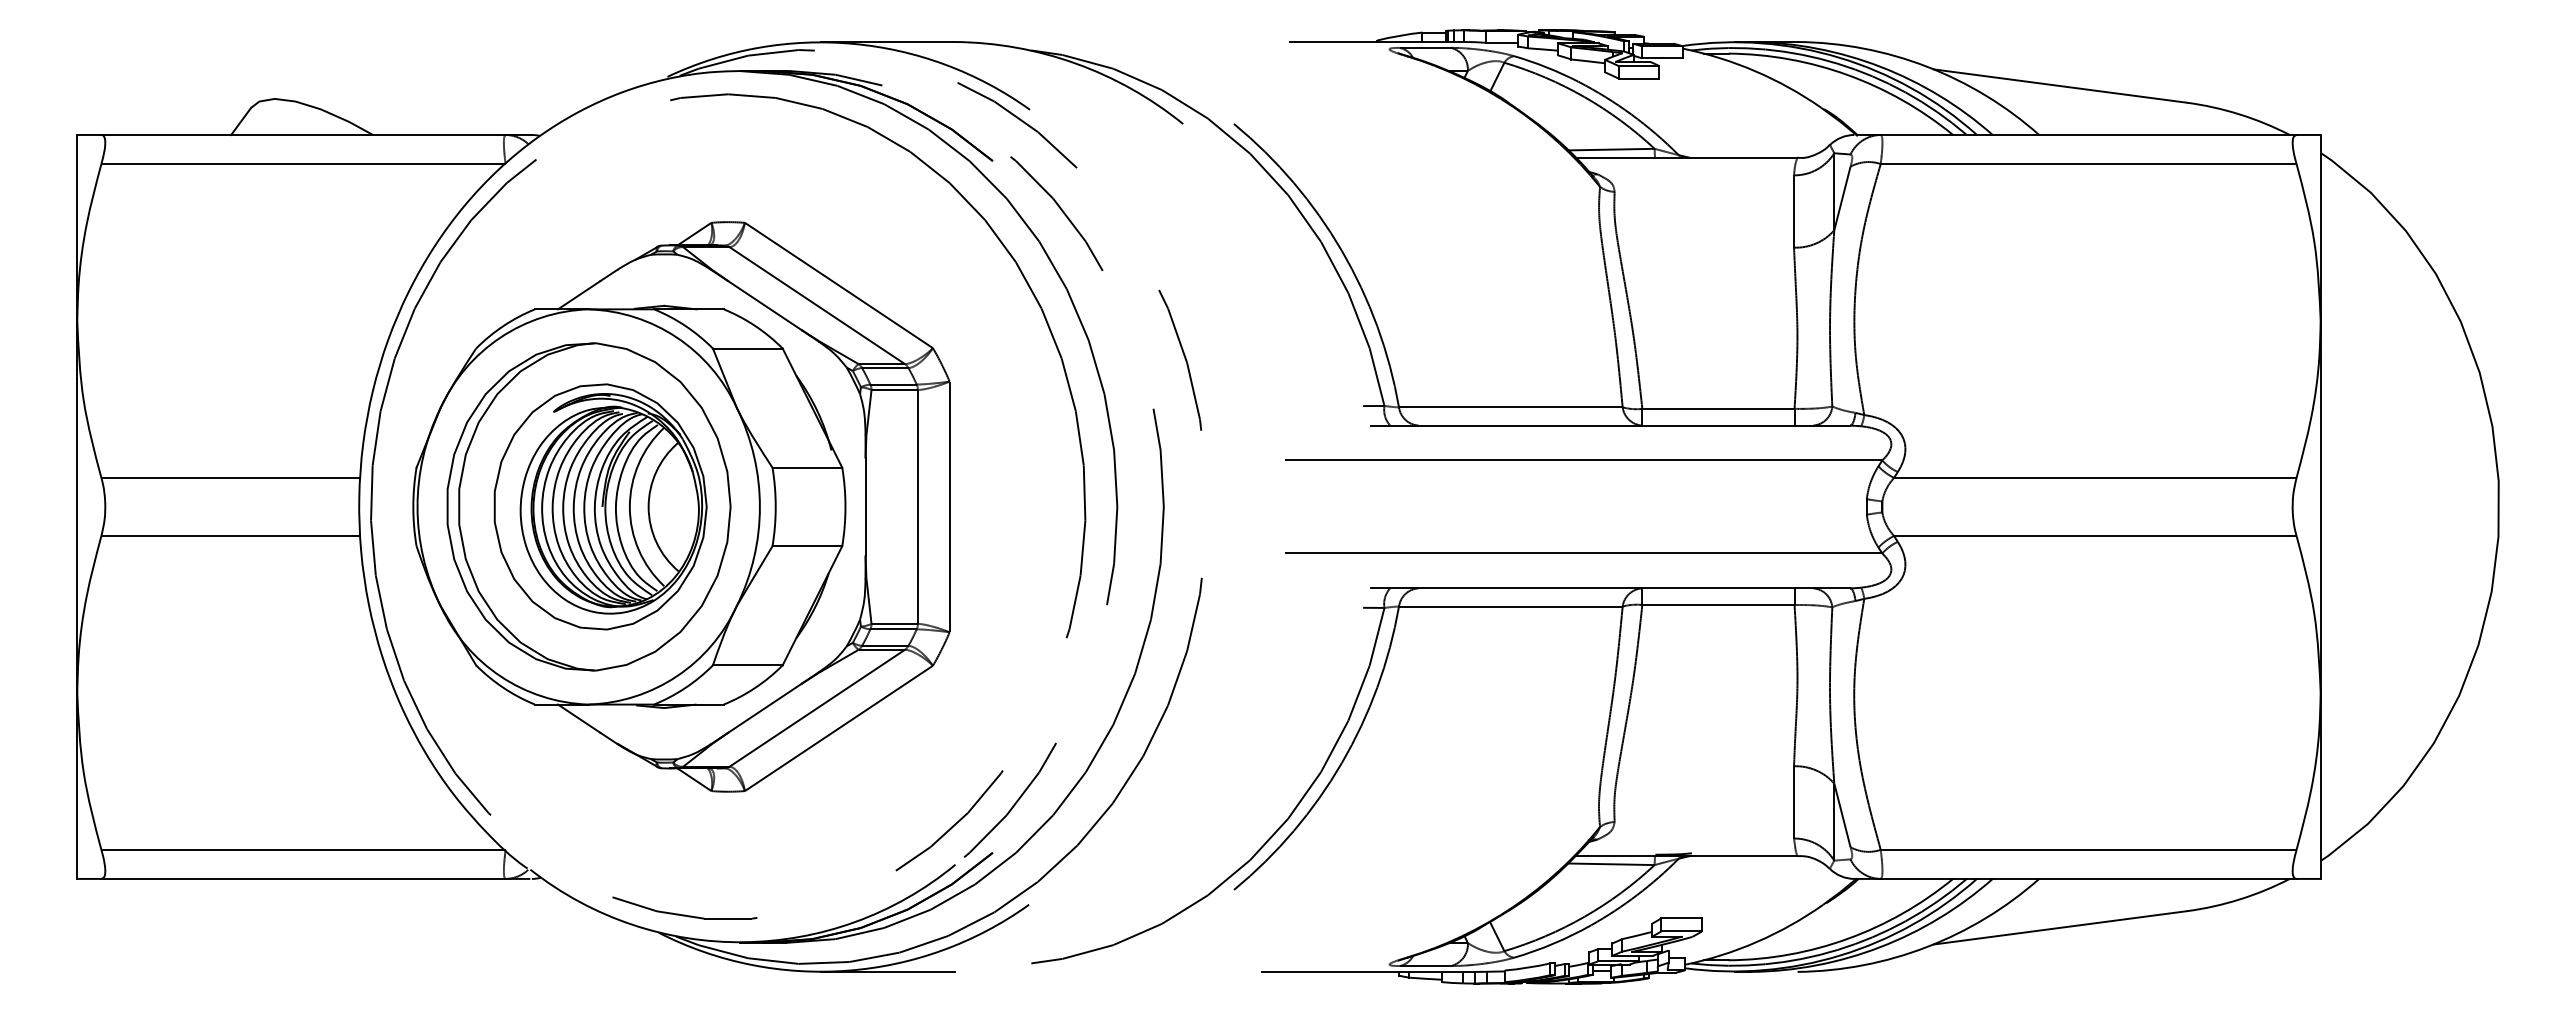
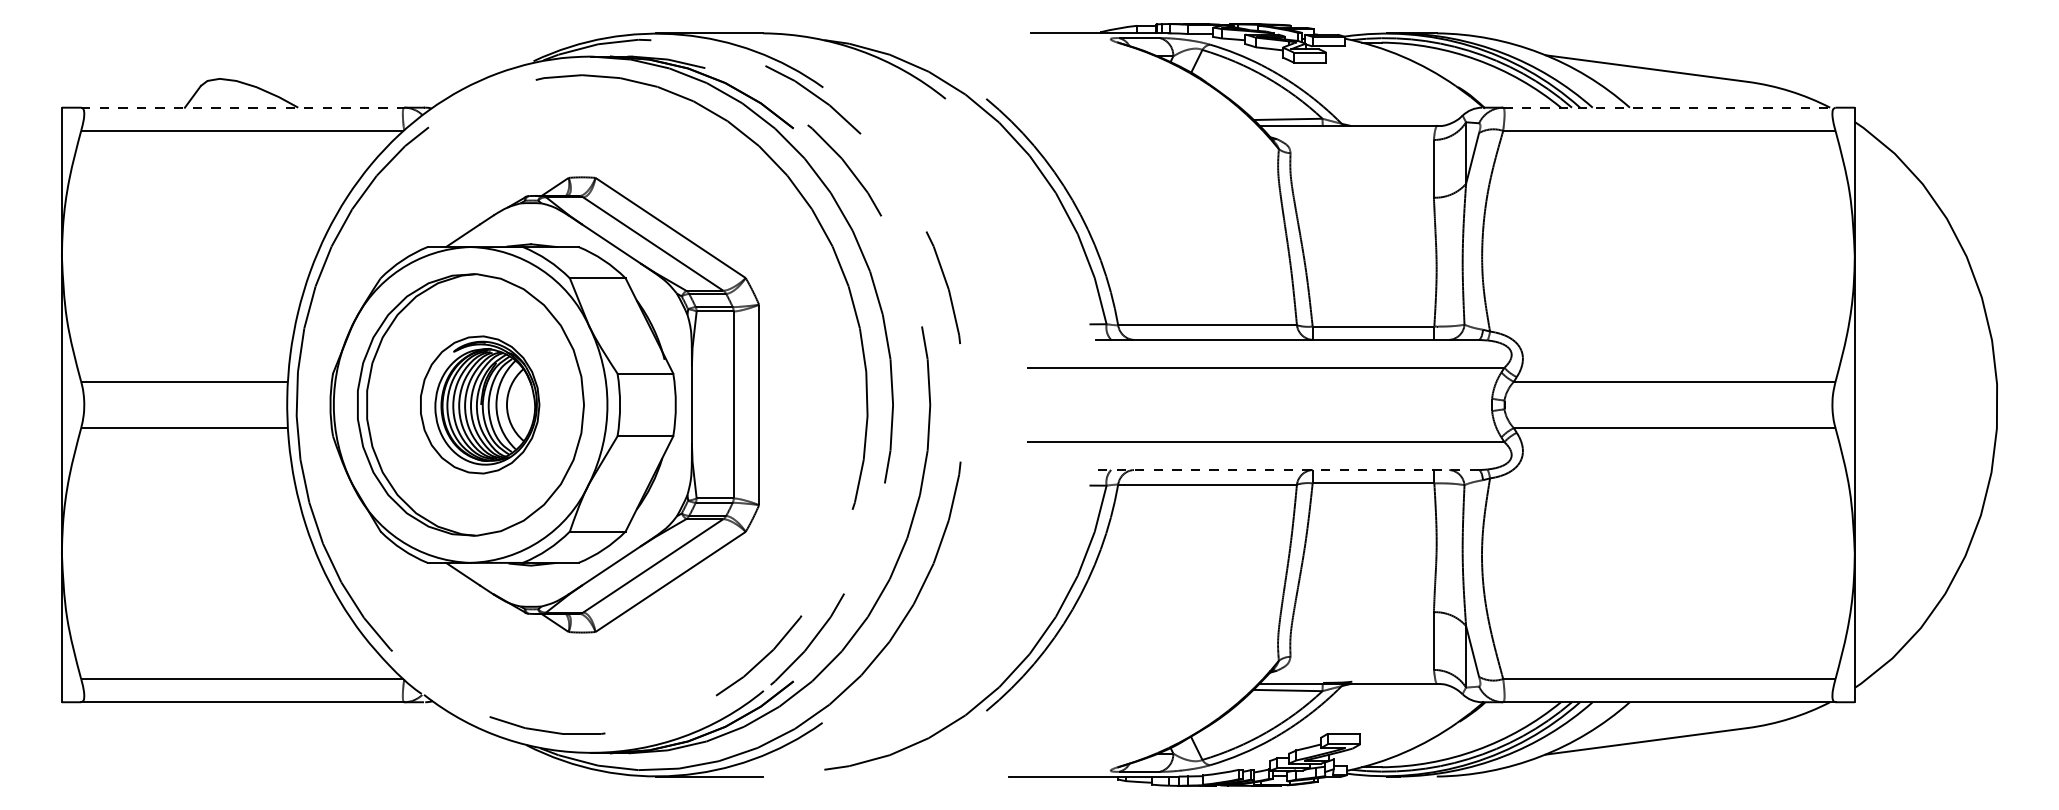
line: (304, 134) -> (243, 107), solid -> dashed
line: (2088, 134) -> (1669, 107), solid -> dashed
part: (600, 506) -> (480, 404), size x0.7
line: (1610, 588) -> (1287, 470), solid -> dashed

